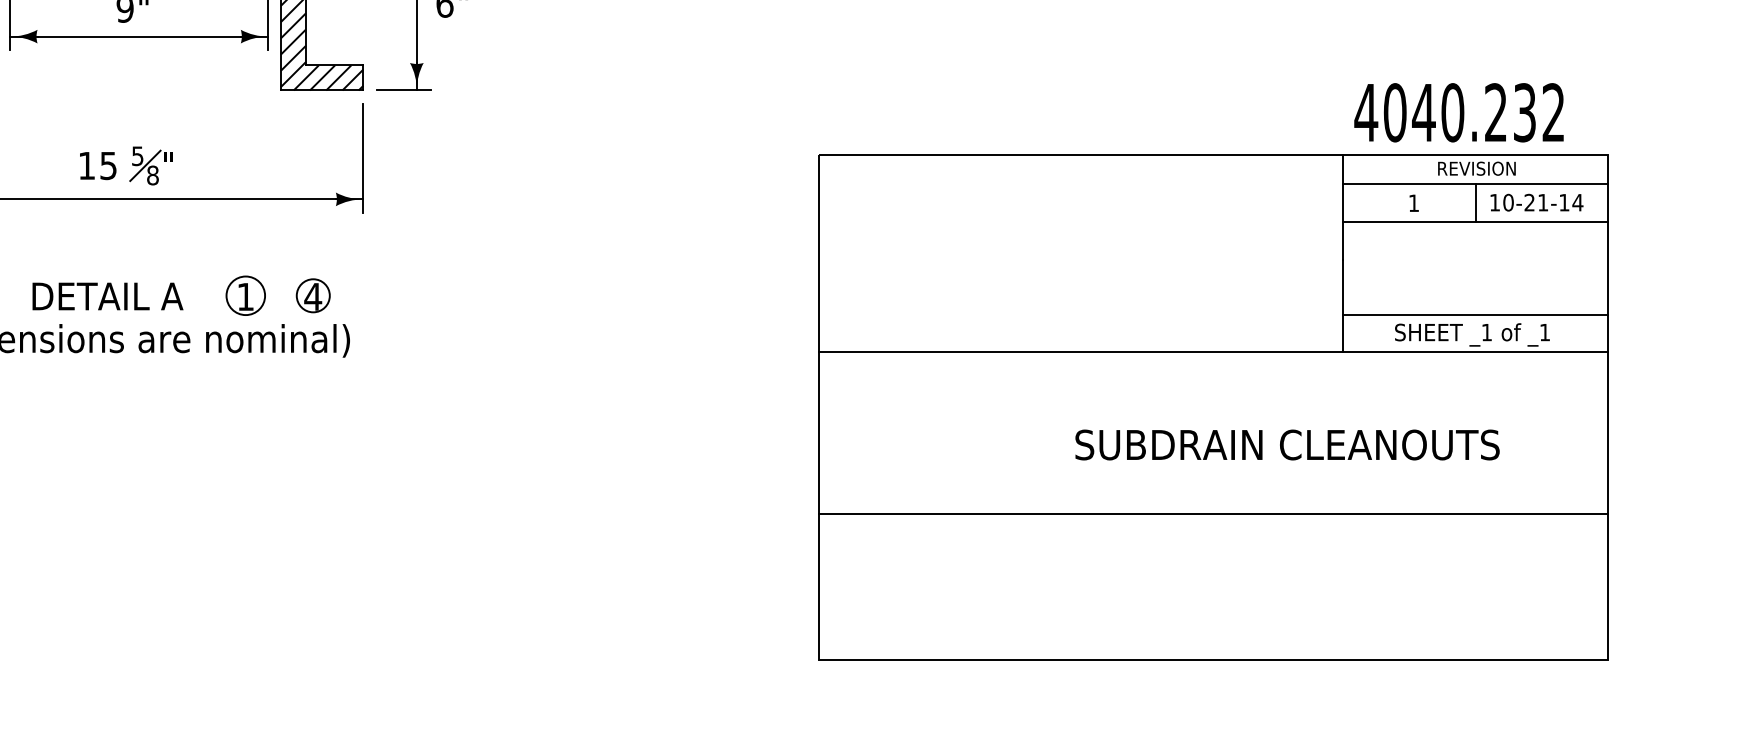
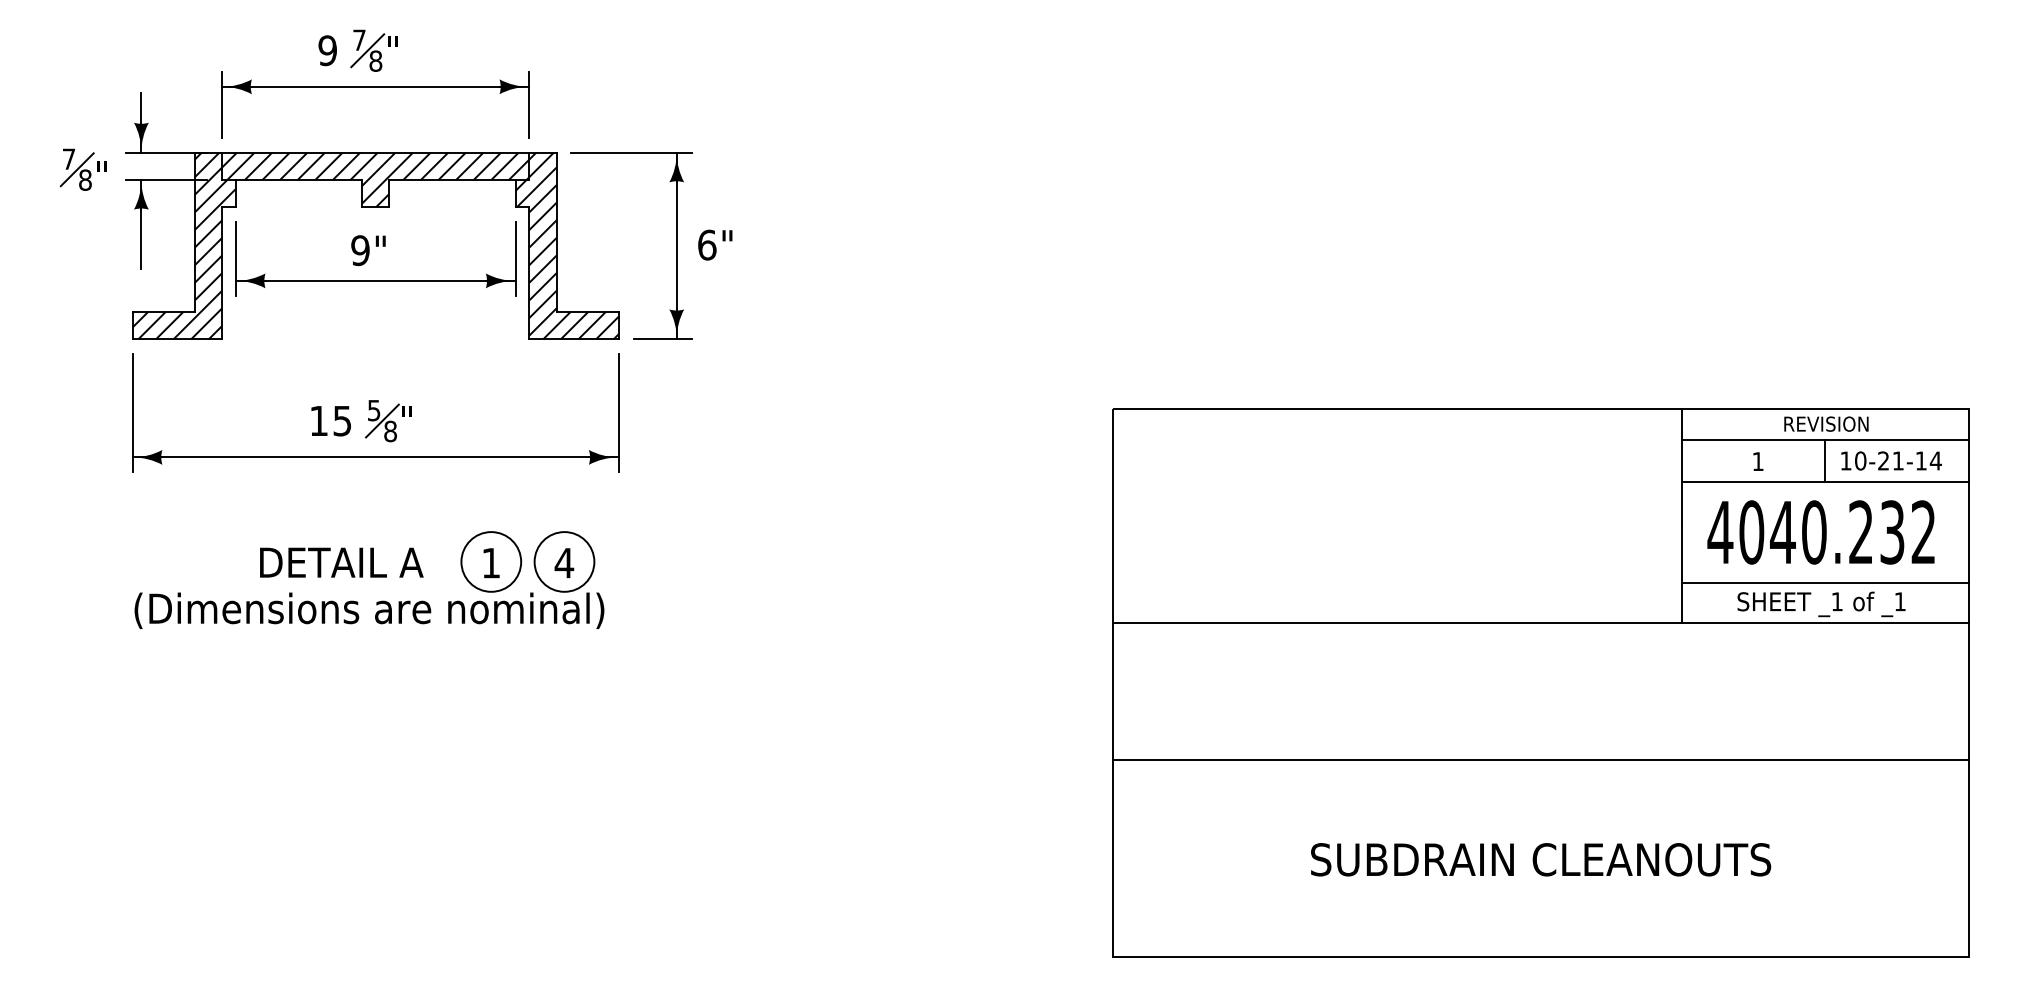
text: (1458, 112) -> (1820, 532), moved
circle: (245, 295) -> (491, 561), size x1.43
circle: (313, 295) -> (564, 561), size x1.67
text: (1287, 444) -> (1541, 859), moved
line: (1213, 513) -> (1540, 759), moved

